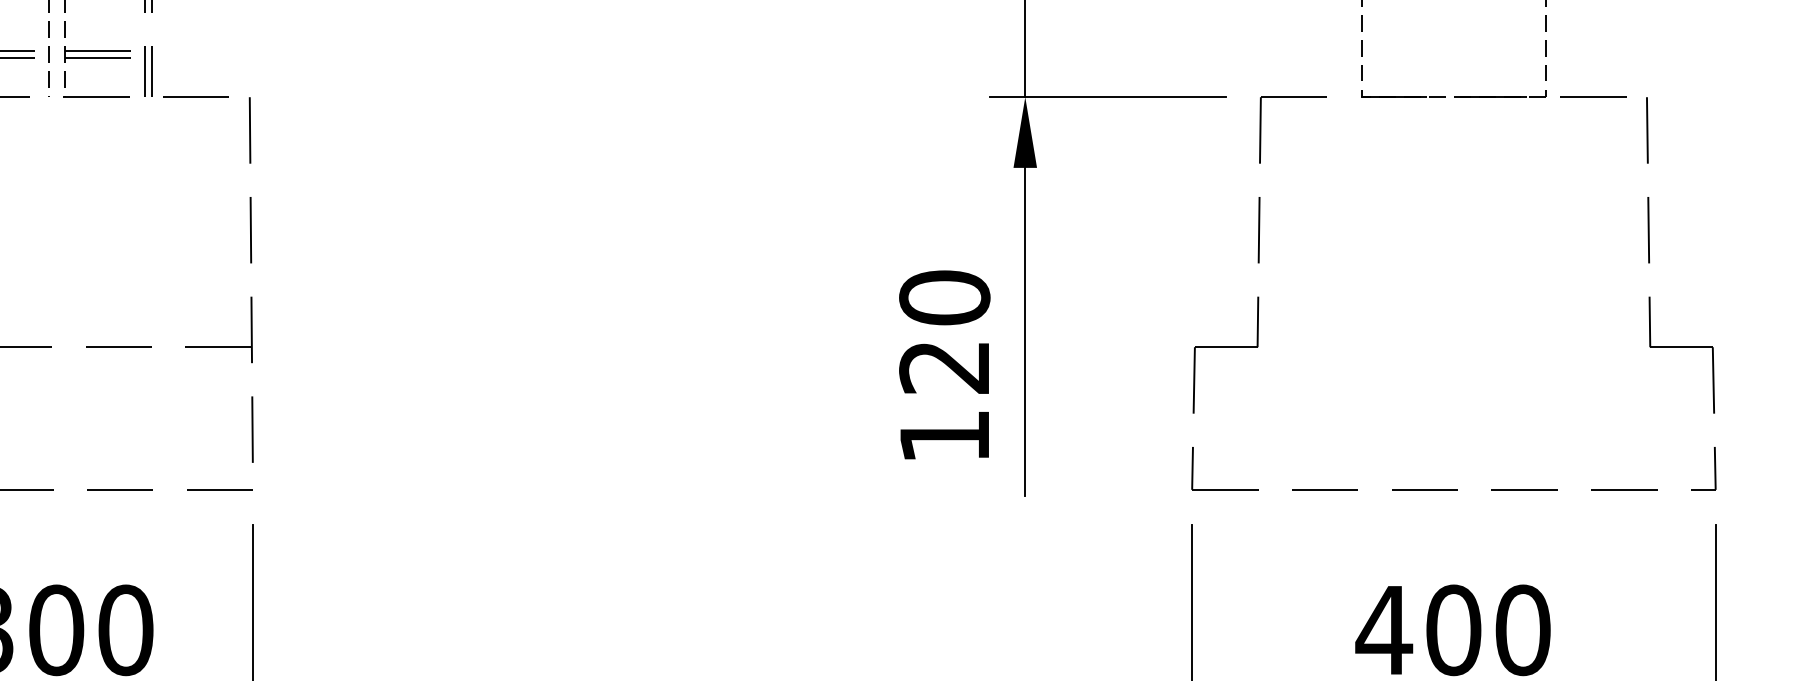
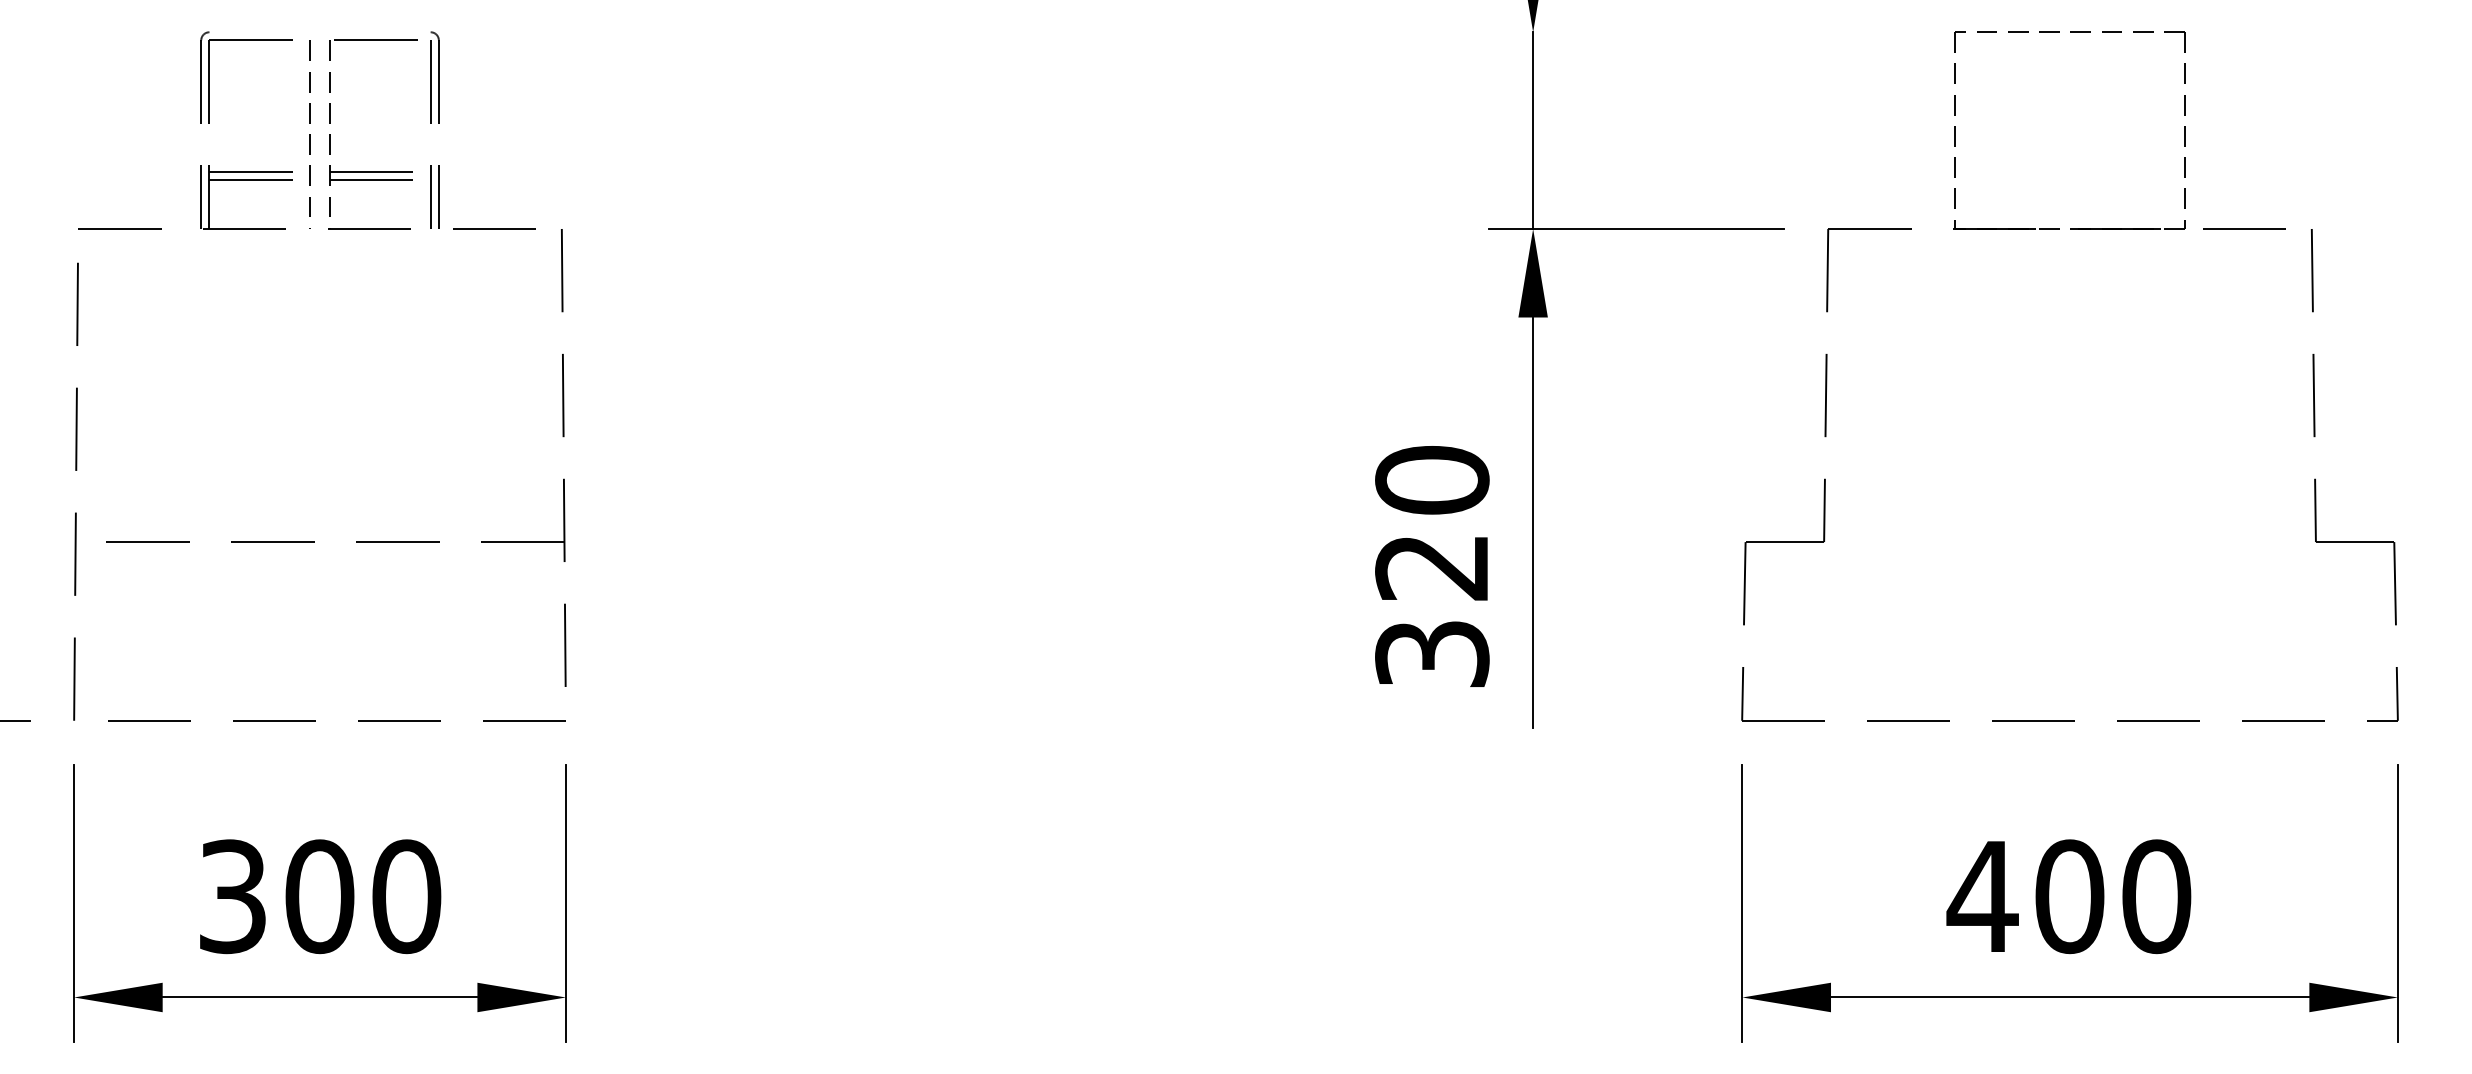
text: (944, 436) -> (1432, 653), 120 -> 320

